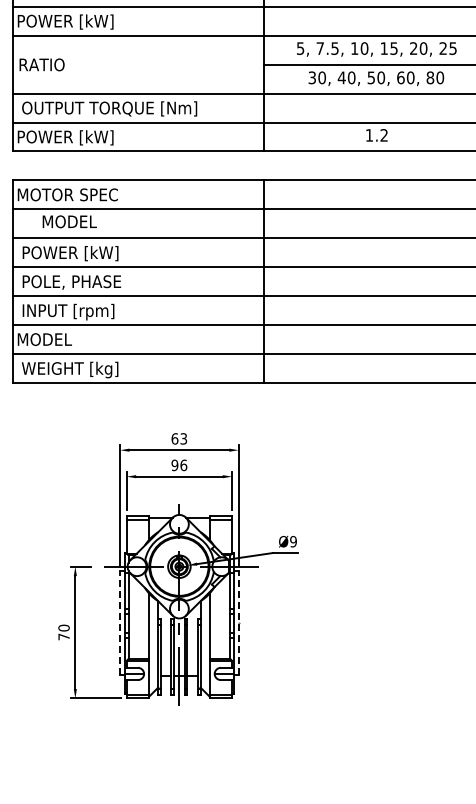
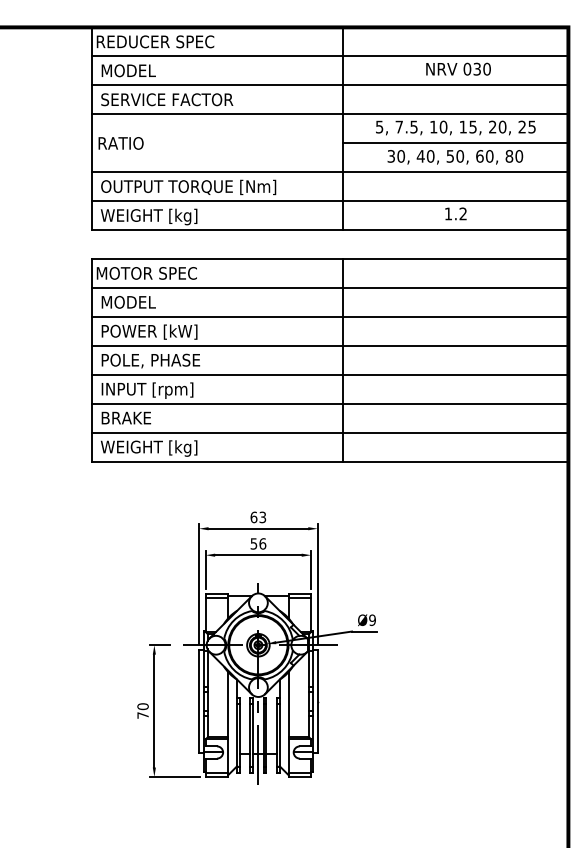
text: (85, 21) -> (164, 100), POWER [kW] -> SERVICE FACTOR
text: (67, 137) -> (146, 216), POWER [kW] -> WEIGHT [kg]
text: (69, 221) -> (128, 302), moved
text: (44, 338) -> (123, 417), MODEL -> BRAKE
text: (174, 464) -> (253, 543), 96 -> 56
line: (120, 622) -> (199, 701), dashed -> solid
line: (238, 622) -> (317, 701), dashed -> solid

